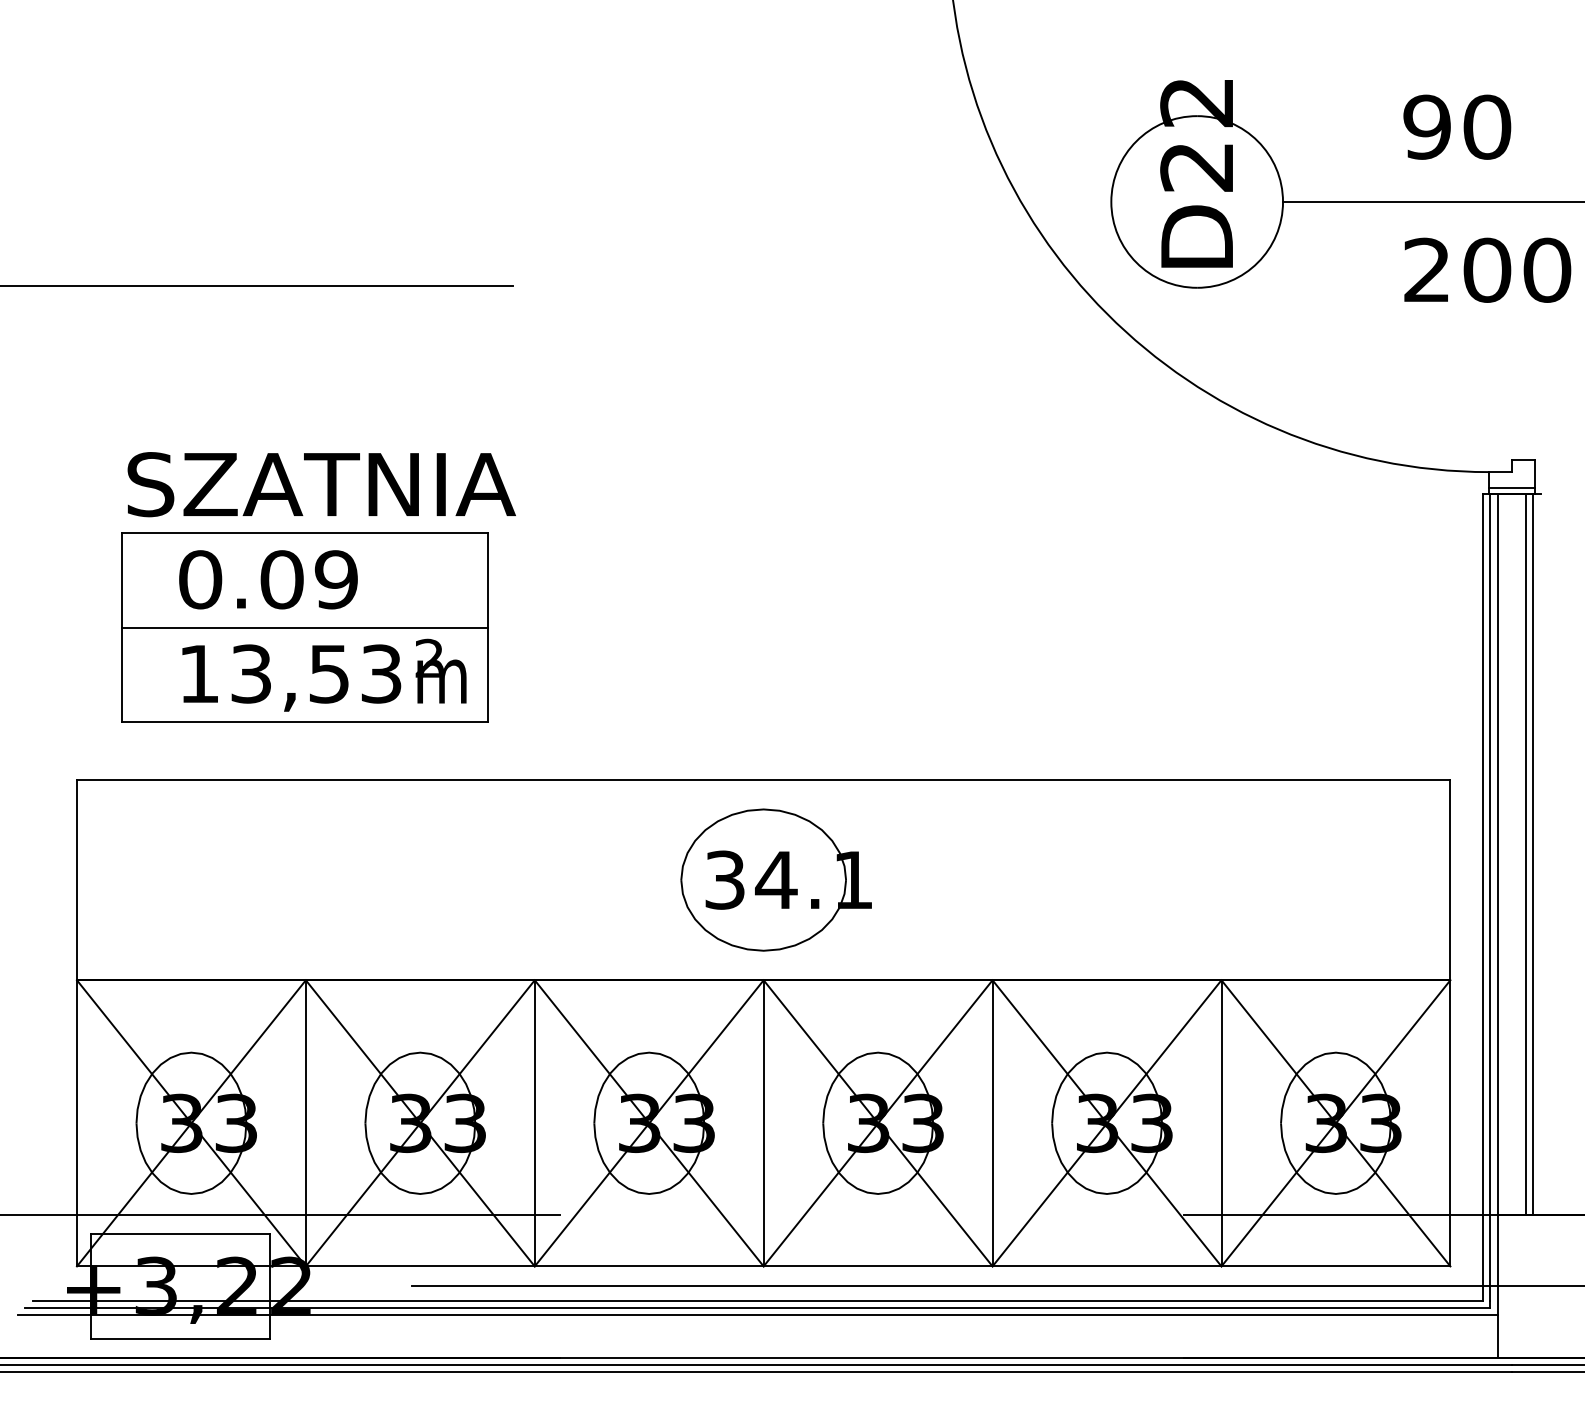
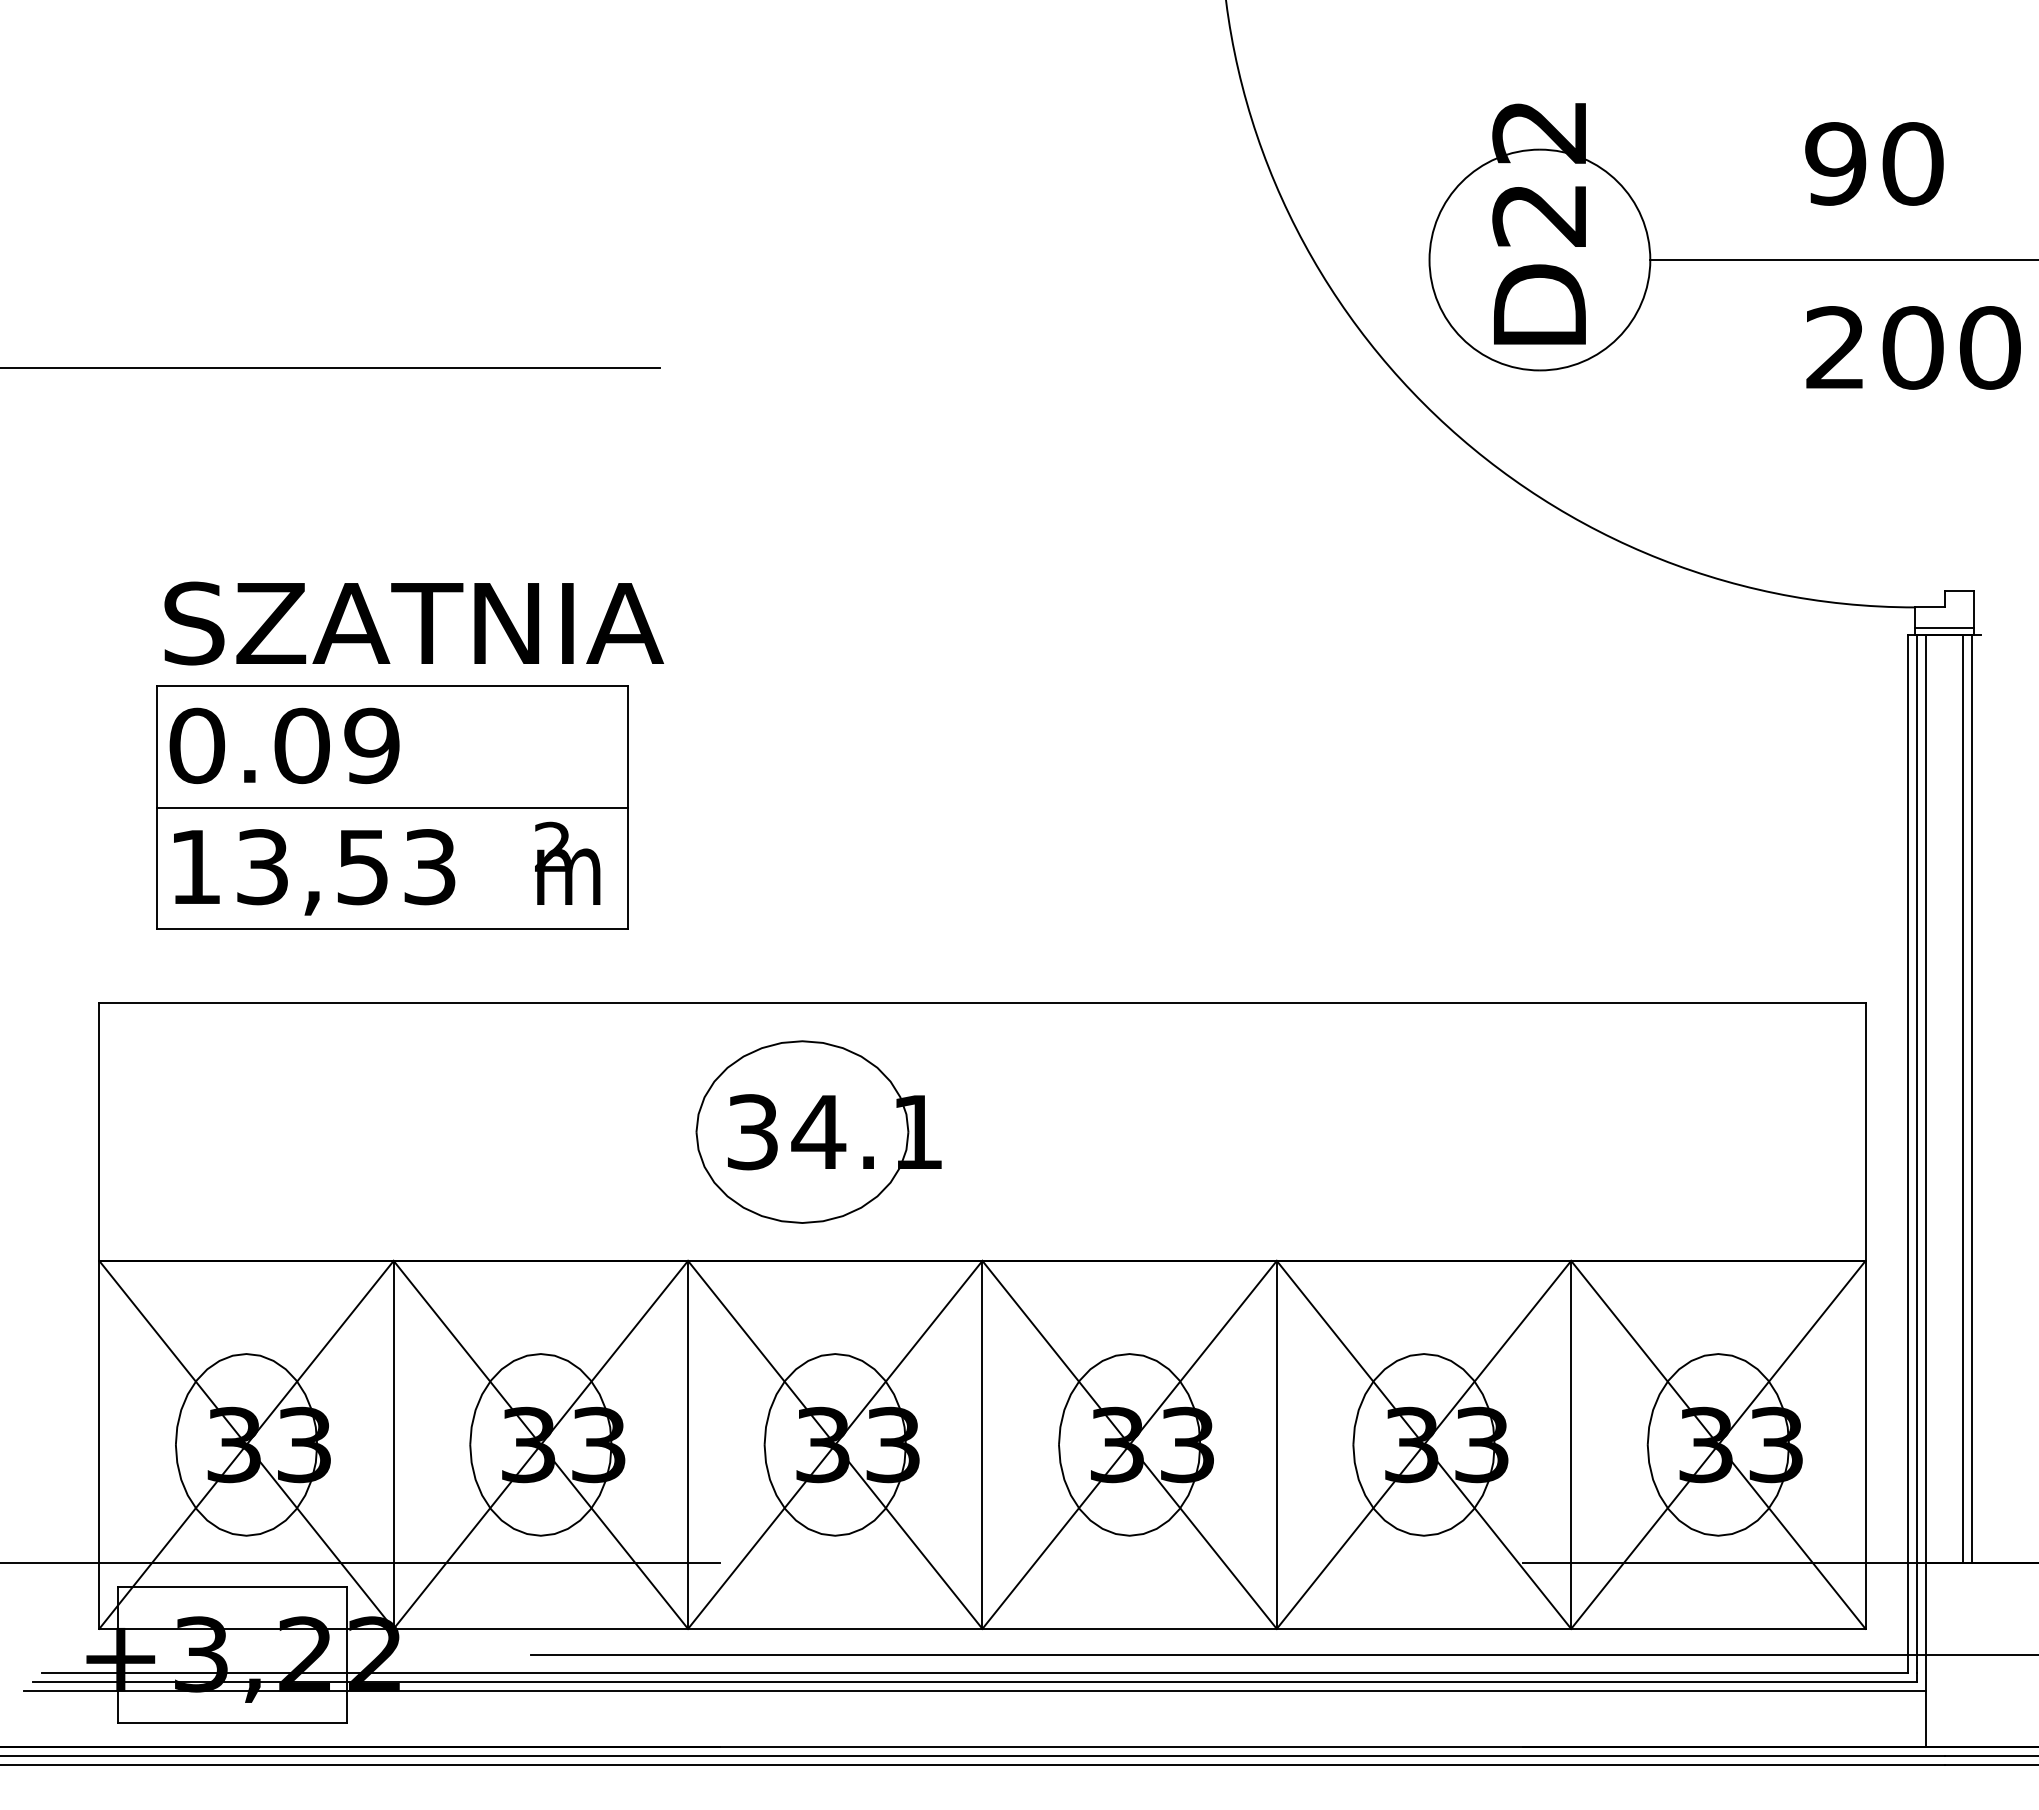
text: (268, 579) -> (284, 745), moved
text: (291, 678) -> (314, 872), moved
part: (776, 879) -> (818, 1131), moved

